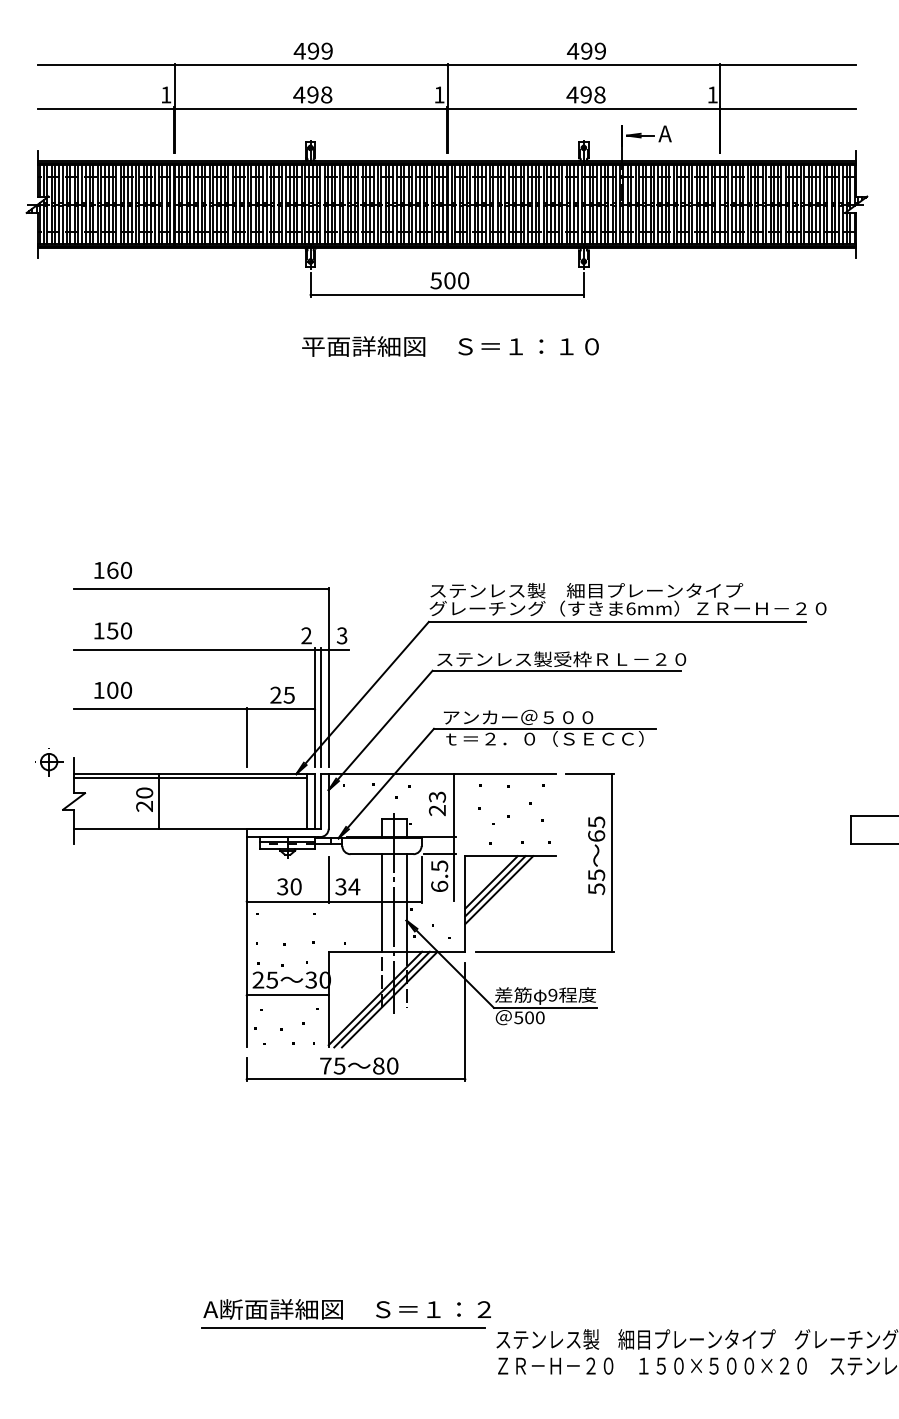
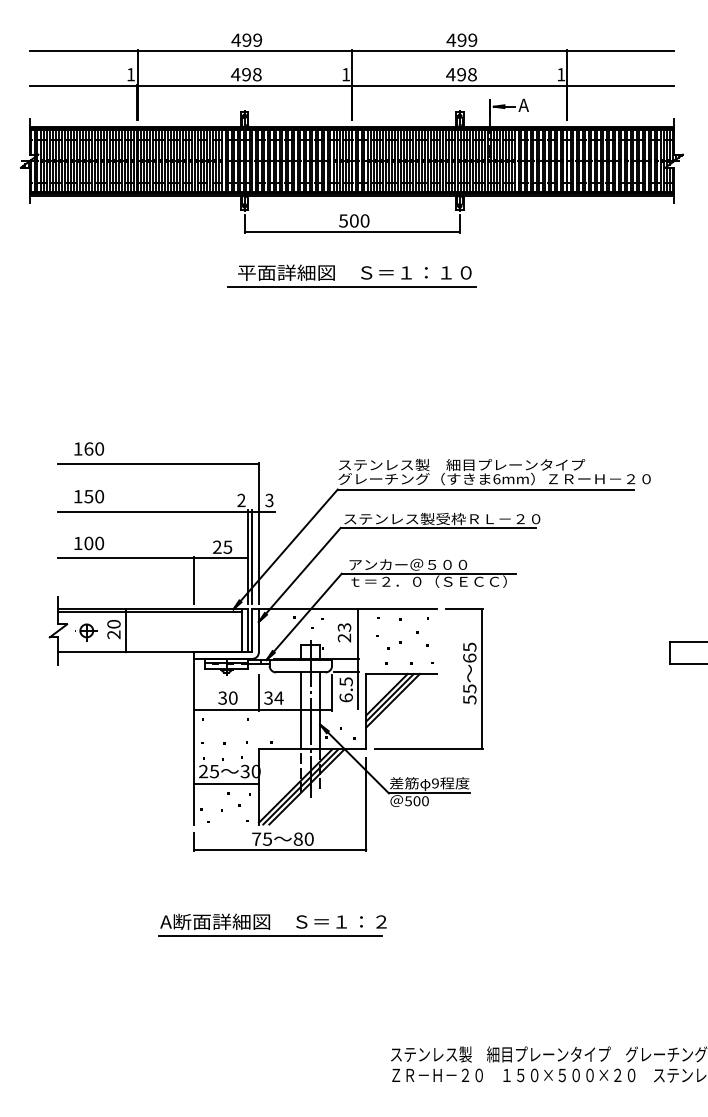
line: (446, 365) -> (351, 287), added
part: (48, 764) -> (86, 632), moved
part: (345, 1312) -> (272, 924), moved

